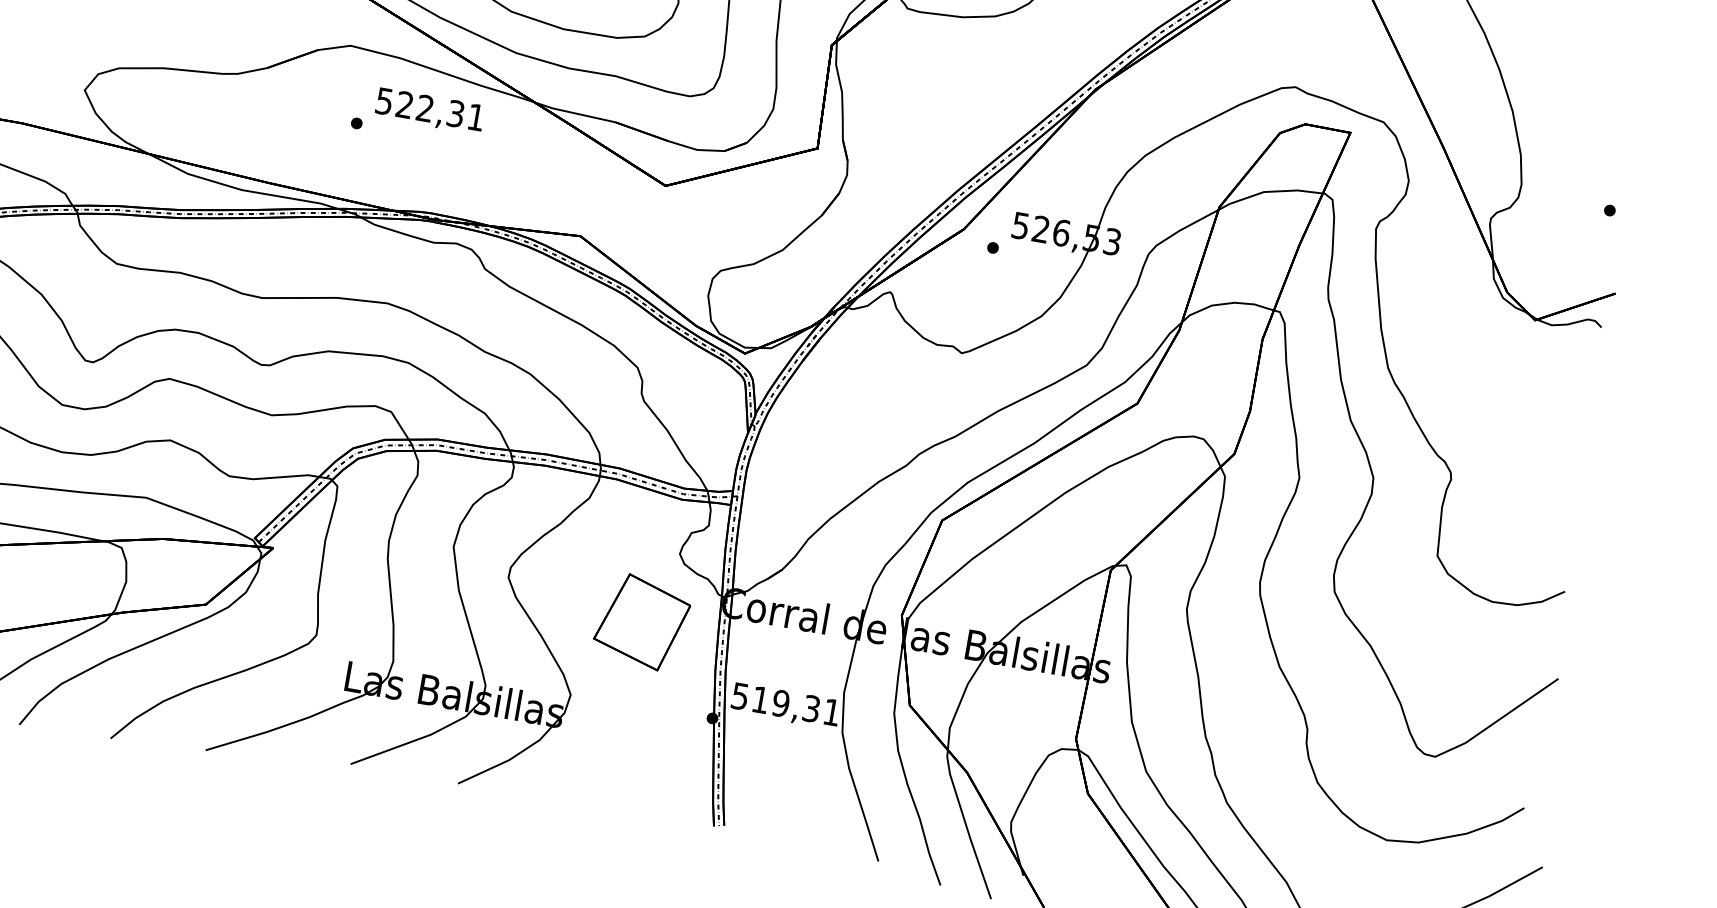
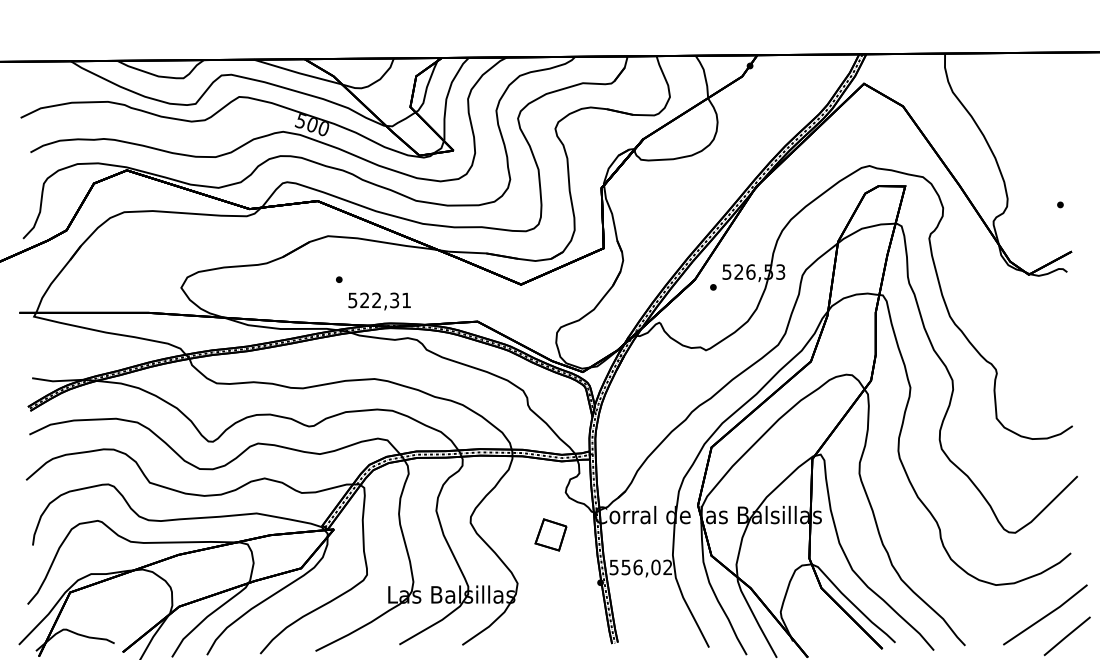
text: (429, 111) -> (379, 301), moved
part: (641, 621) -> (550, 534), size x0.6
text: (795, 706) -> (646, 567), 519,31 -> 556,02

